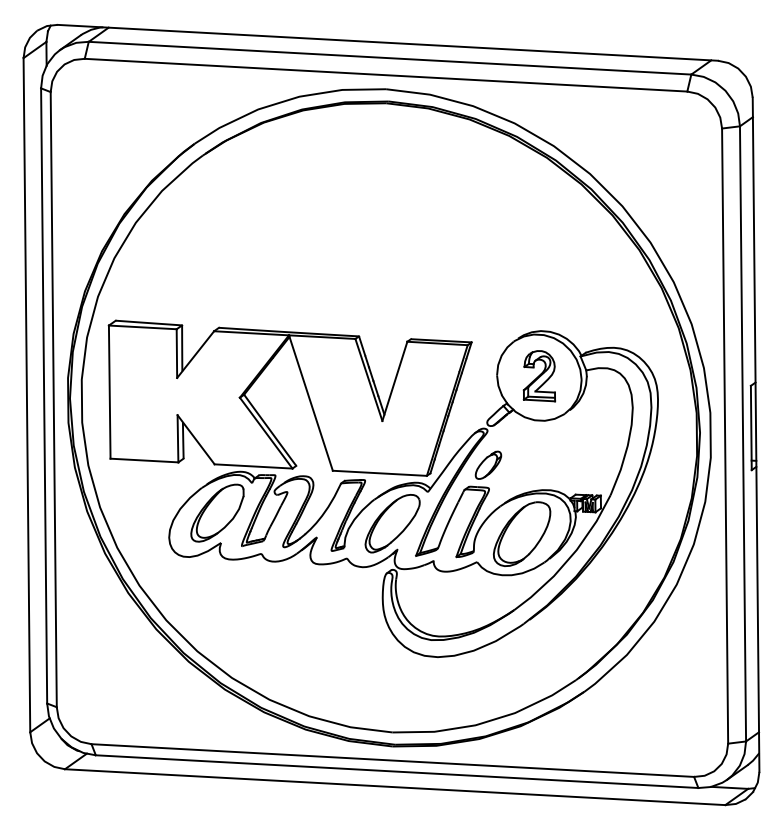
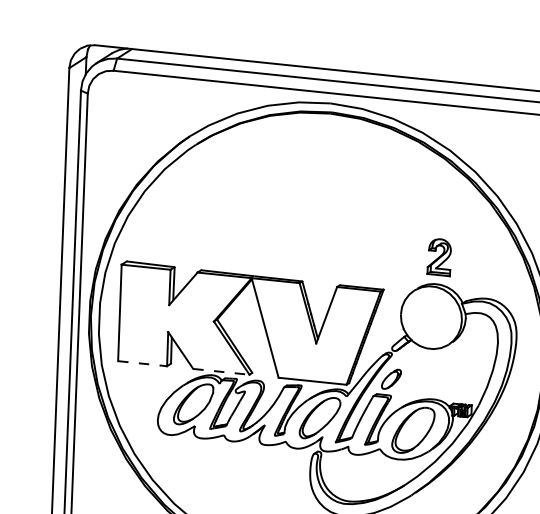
part: (539, 376) -> (439, 257), moved
line: (144, 460) -> (142, 363), solid -> dashed
line: (253, 466) -> (221, 371), solid -> dashed

